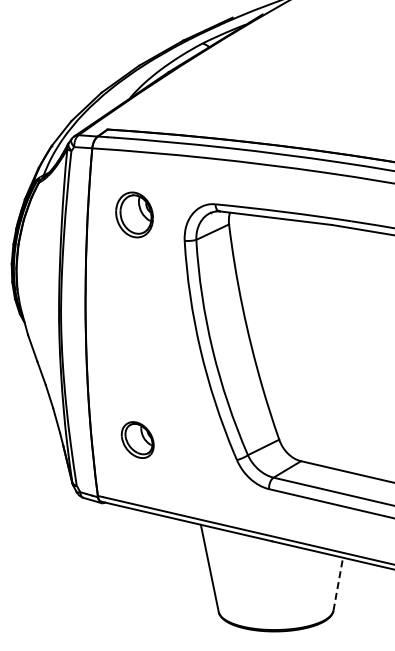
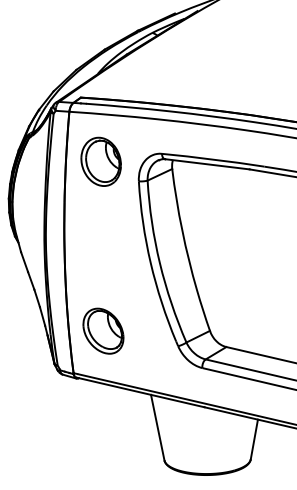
part: (134, 214) -> (101, 161), size x1.43
part: (137, 439) -> (103, 330), size x1.67
line: (338, 584) -> (254, 439), dashed -> solid

